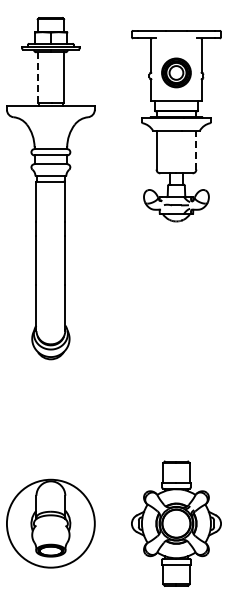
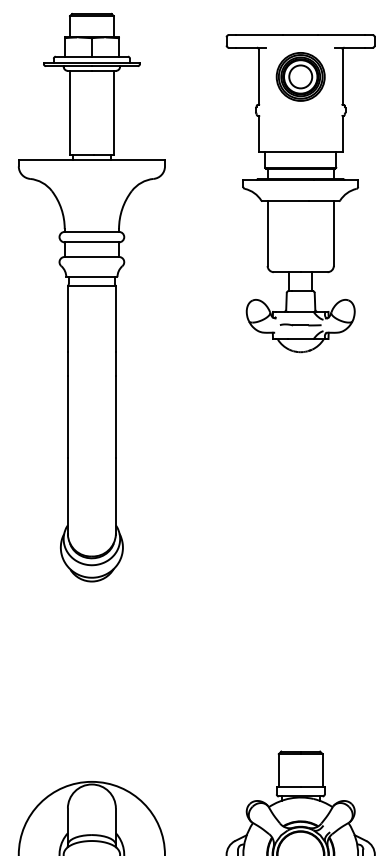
part: (176, 72) -> (300, 76), moved
line: (37, 78) -> (69, 114), dashed -> solid
line: (196, 149) -> (334, 232), dashed -> solid

